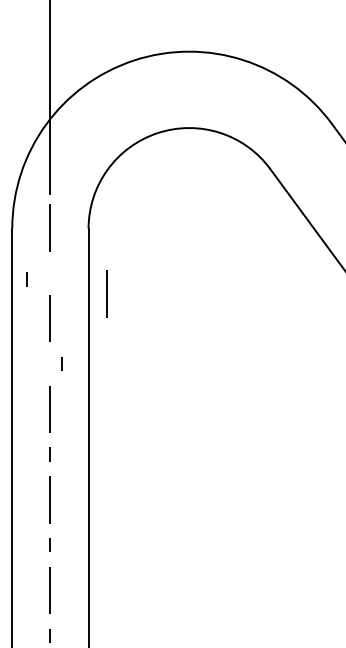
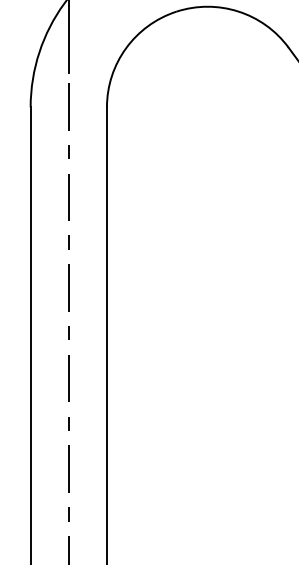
line: (26, 279) -> (67, 152), moved
line: (106, 293) -> (124, 172), removed
line: (61, 363) -> (67, 242), moved

